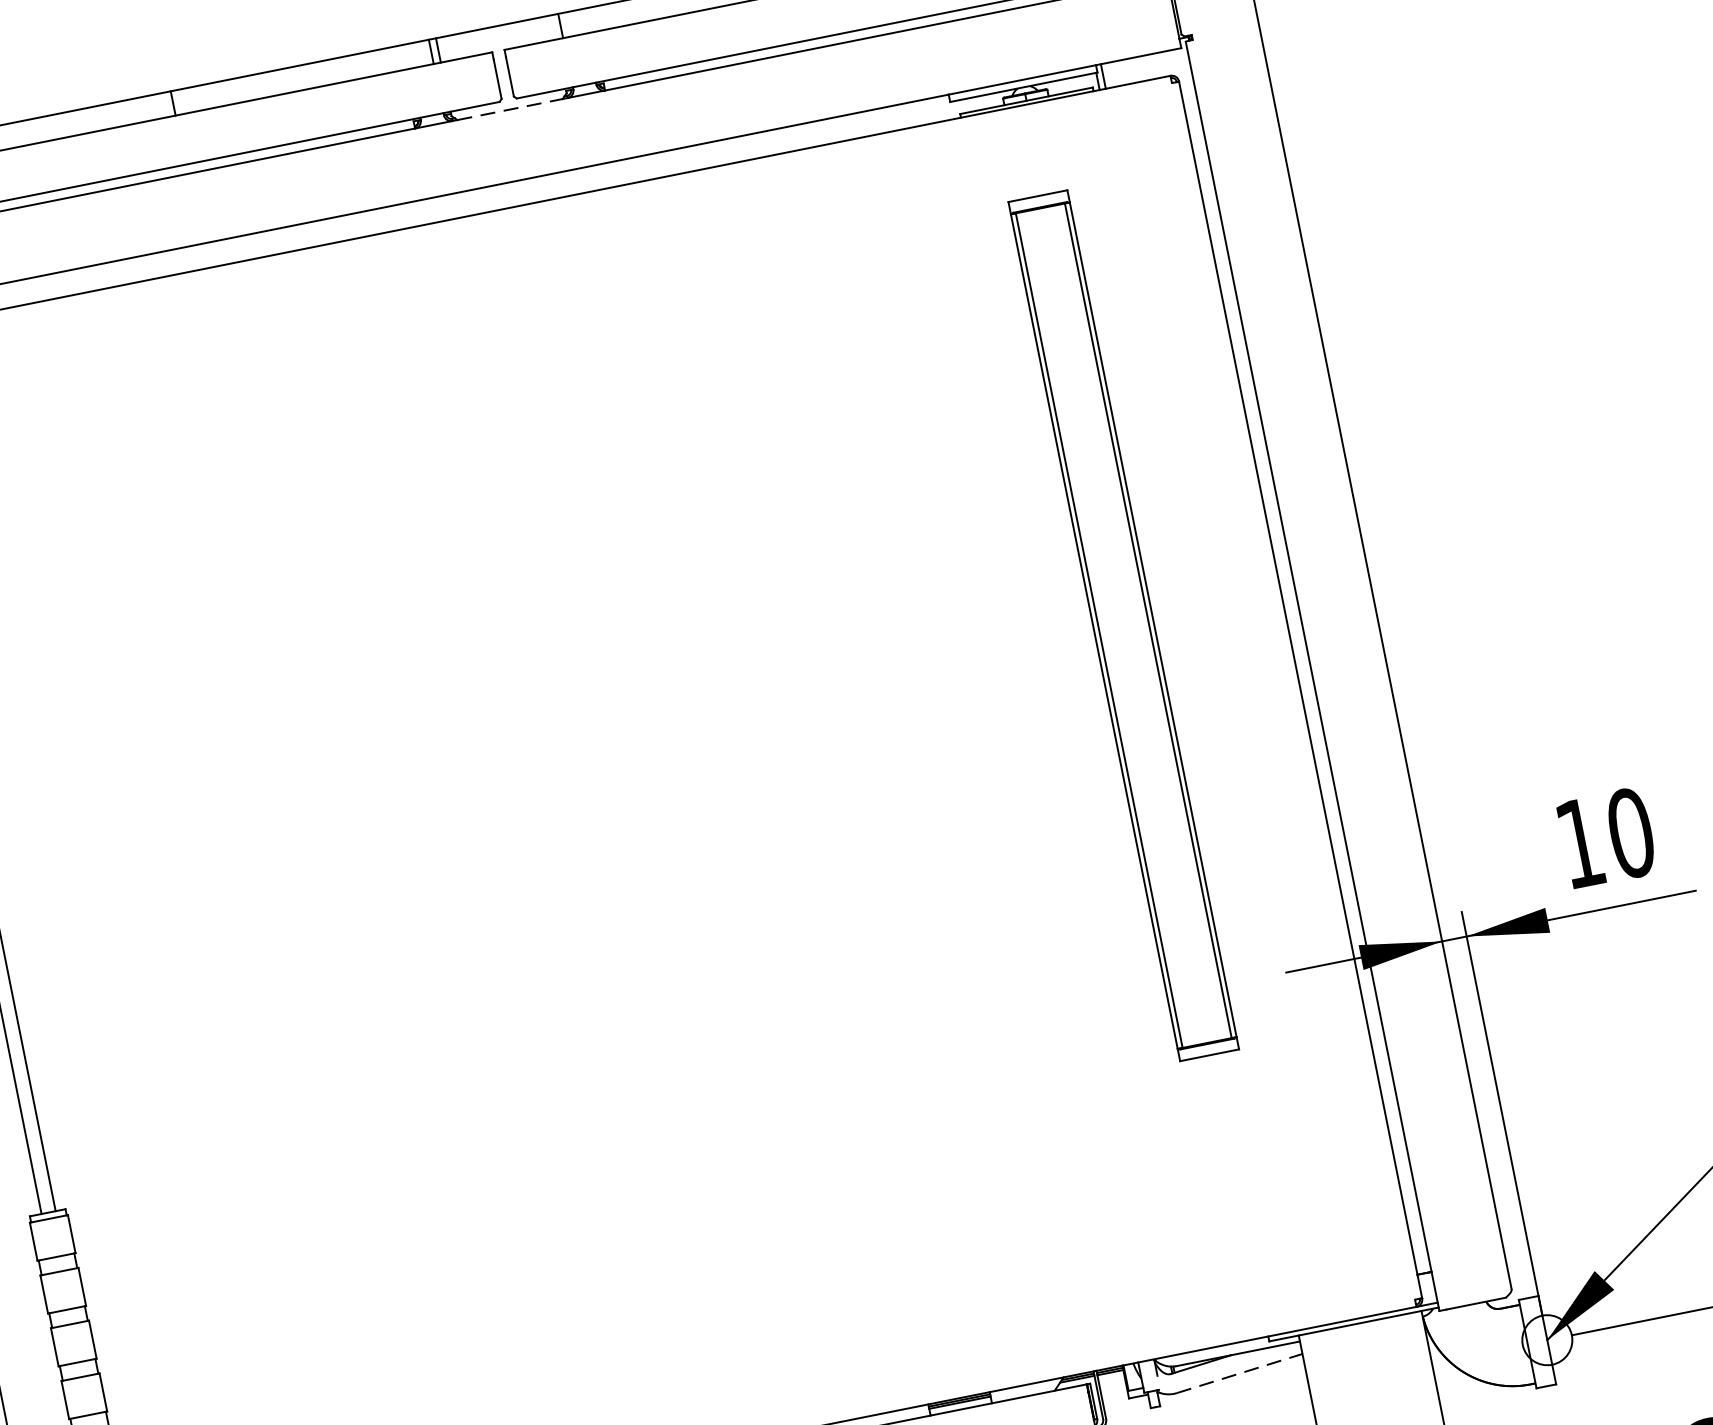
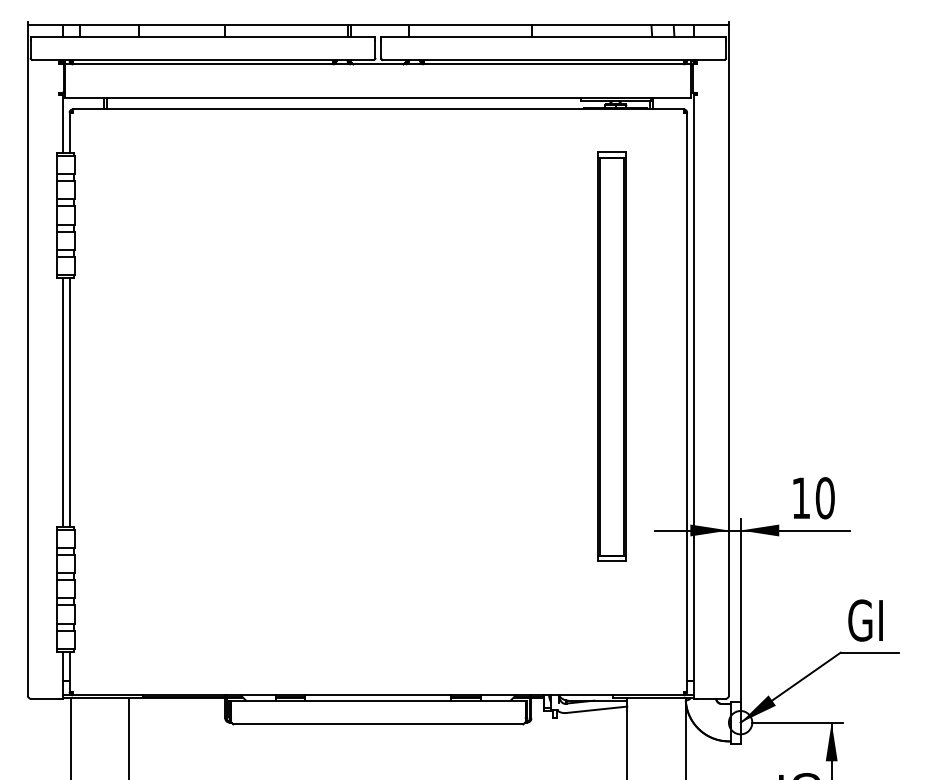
line: (510, 109) -> (378, 64), dashed -> solid
line: (1239, 1373) -> (596, 709), dashed -> solid

